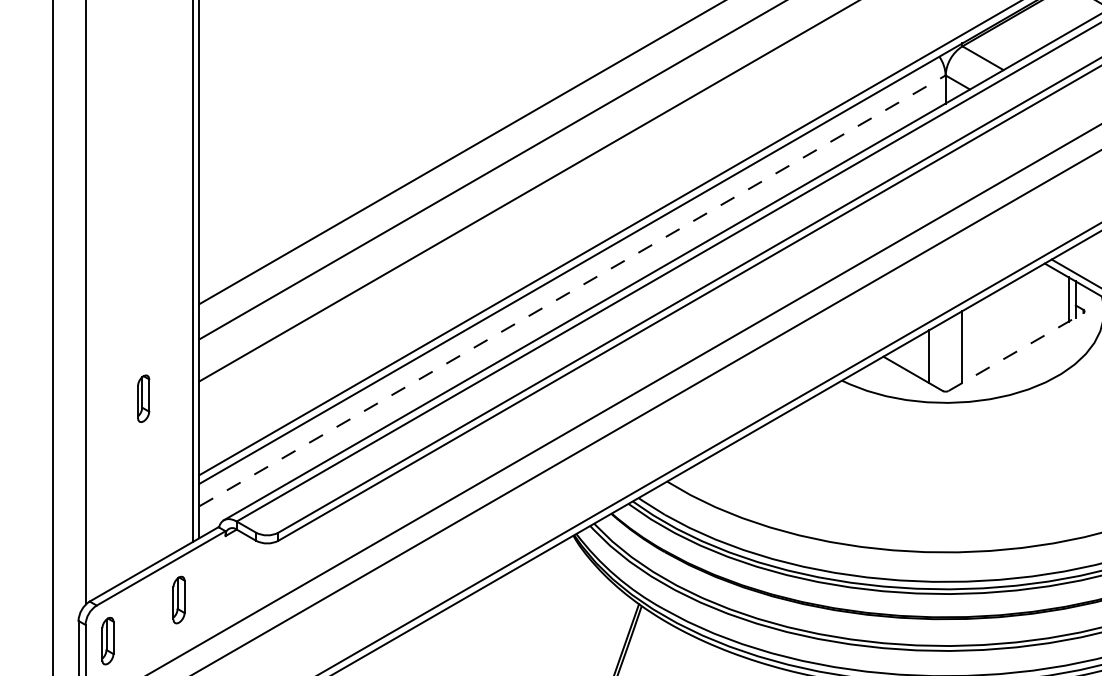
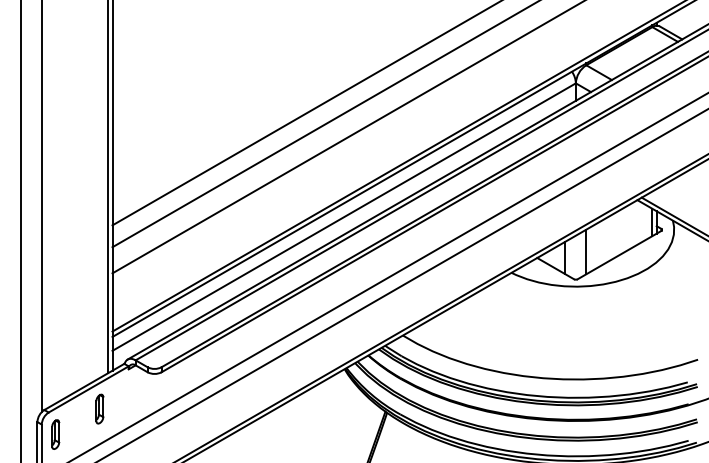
line: (573, 291) -> (344, 217), dashed -> solid
line: (1015, 351) -> (619, 254), dashed -> solid
part: (143, 397) -> (77, 283), removed

